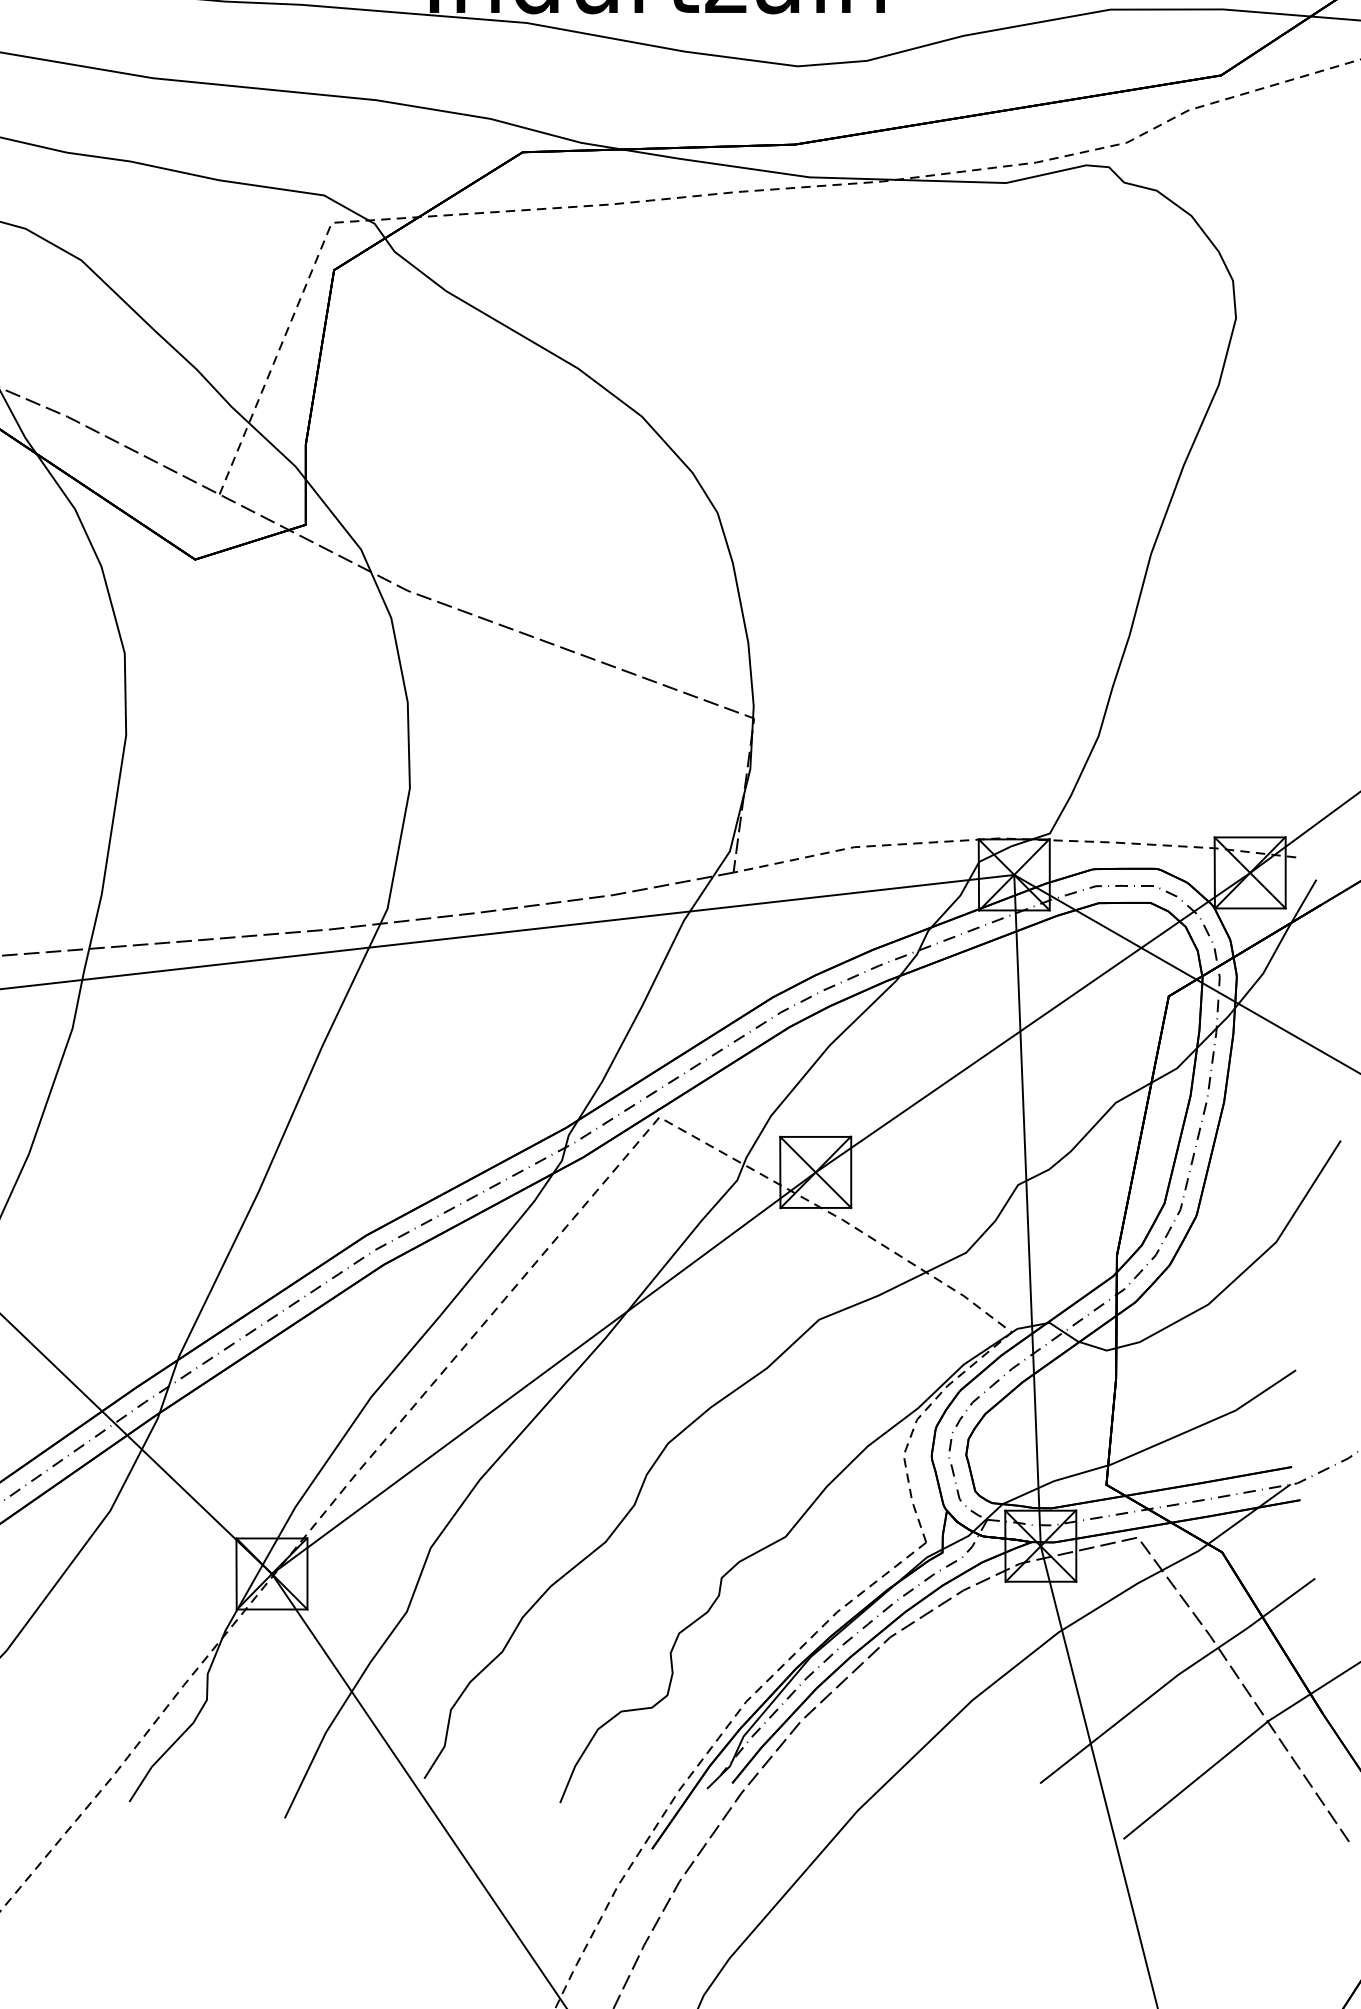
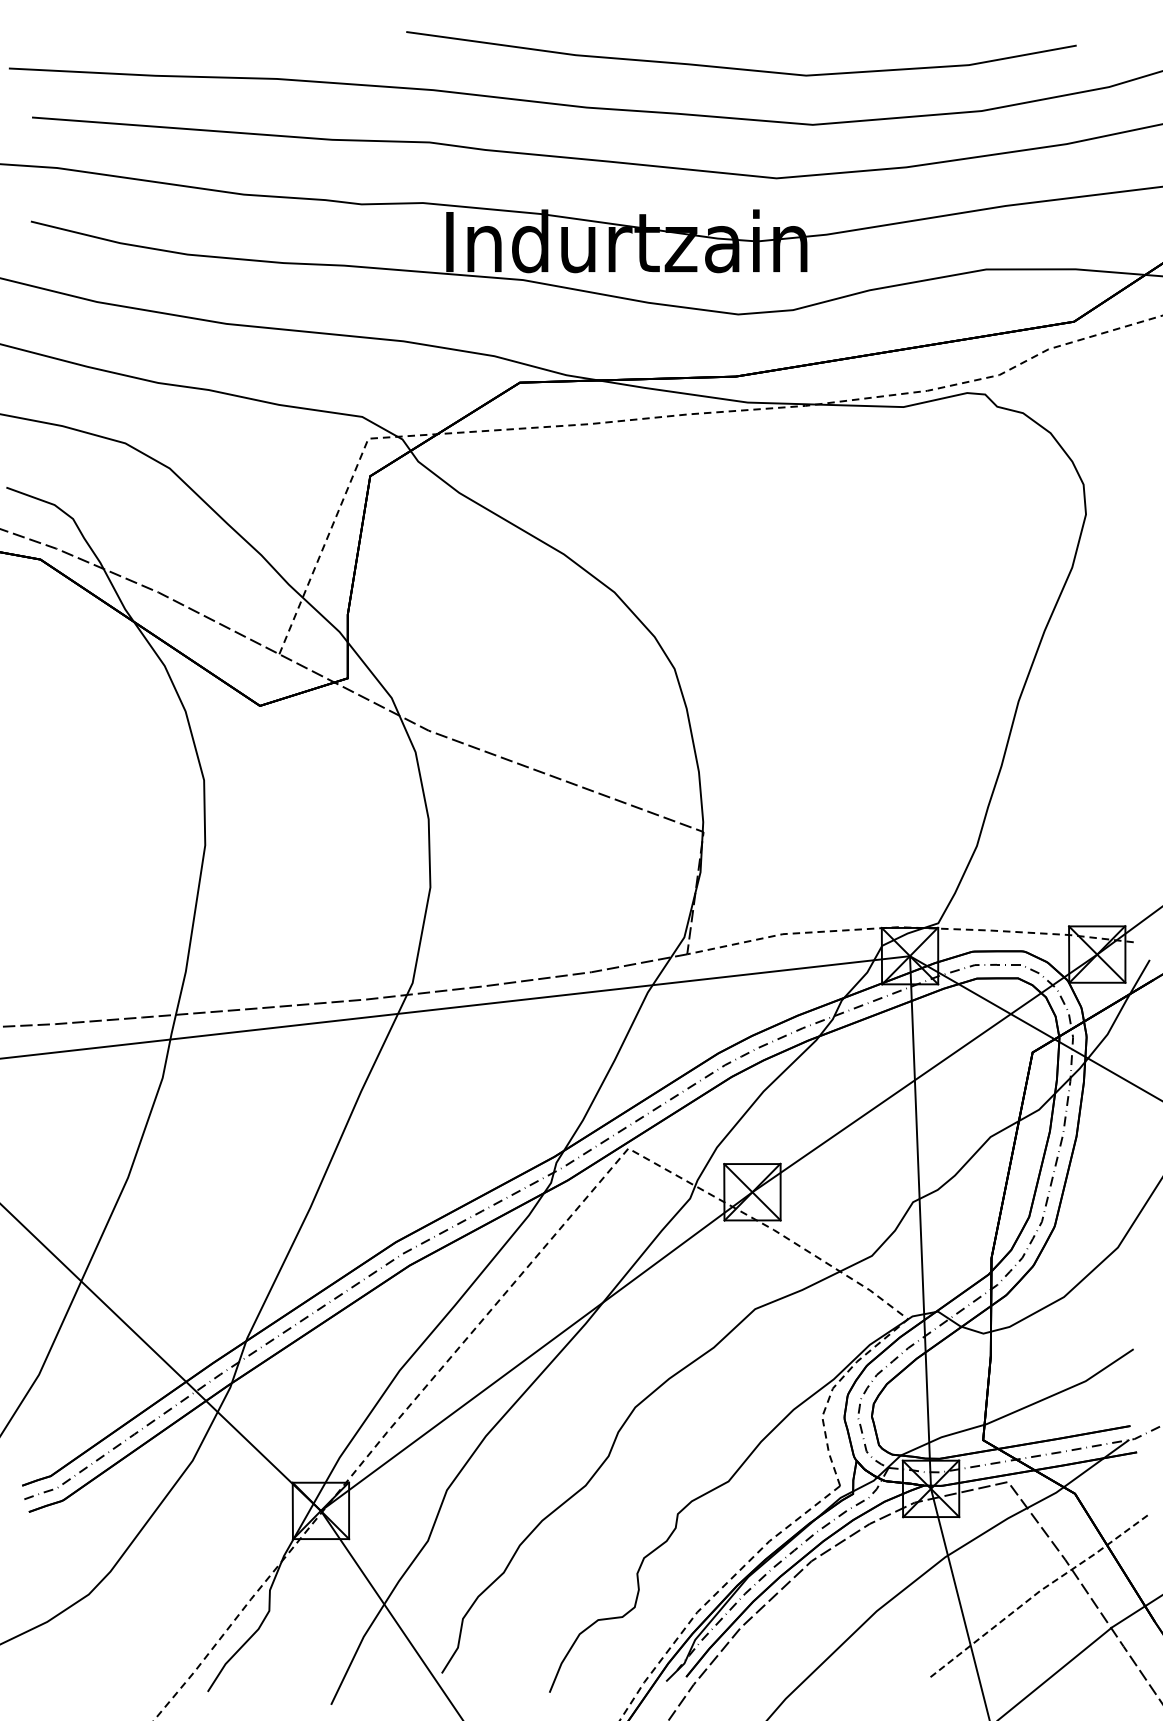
line: (1176, 1675) -> (1038, 1591), solid -> dashed

